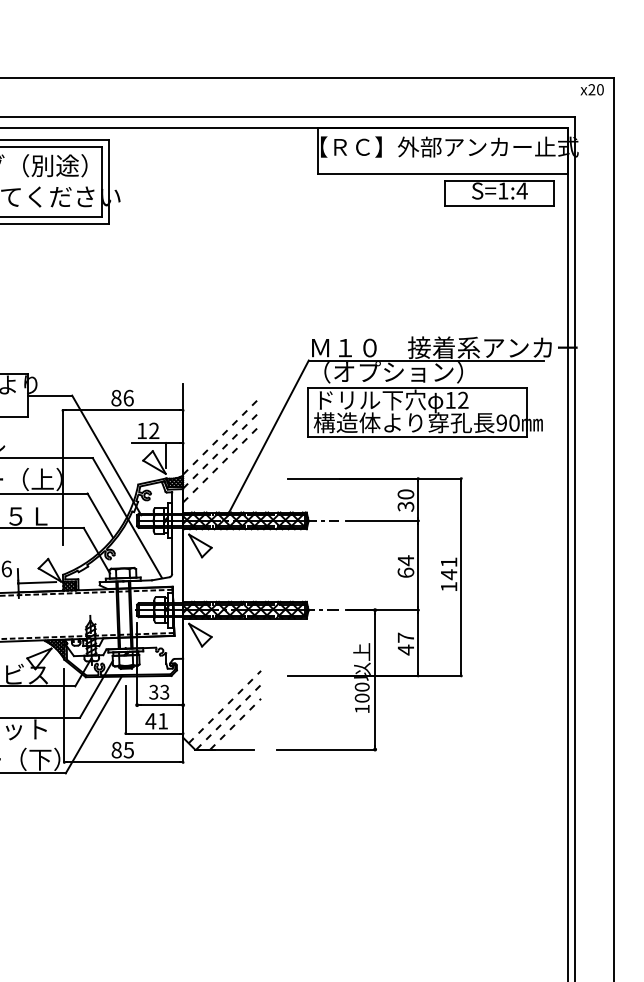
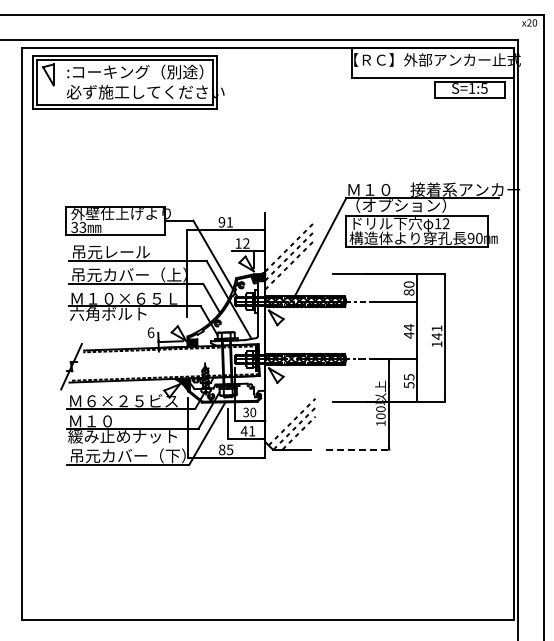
text: (520, 191) -> (483, 88), S=1:4 -> S=1:5
text: (121, 398) -> (225, 222), 86 -> 91
text: (404, 506) -> (408, 292), 30 -> 80
text: (404, 573) -> (408, 335), 64 -> 44
text: (406, 644) -> (409, 381), 47 -> 55
text: (165, 692) -> (253, 412), 33 -> 30
line: (326, 749) -> (357, 449), solid -> dashed

